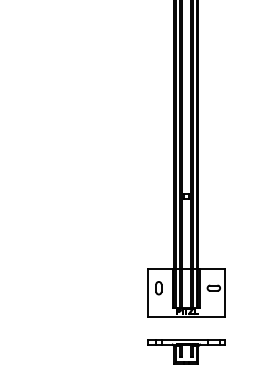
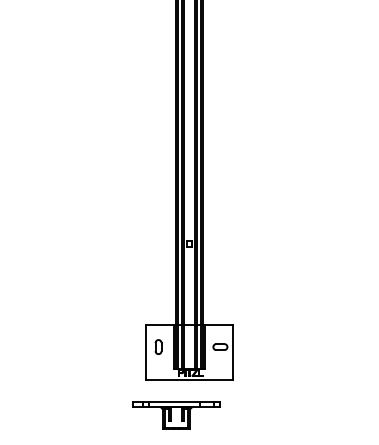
part: (186, 351) -> (176, 415), moved

